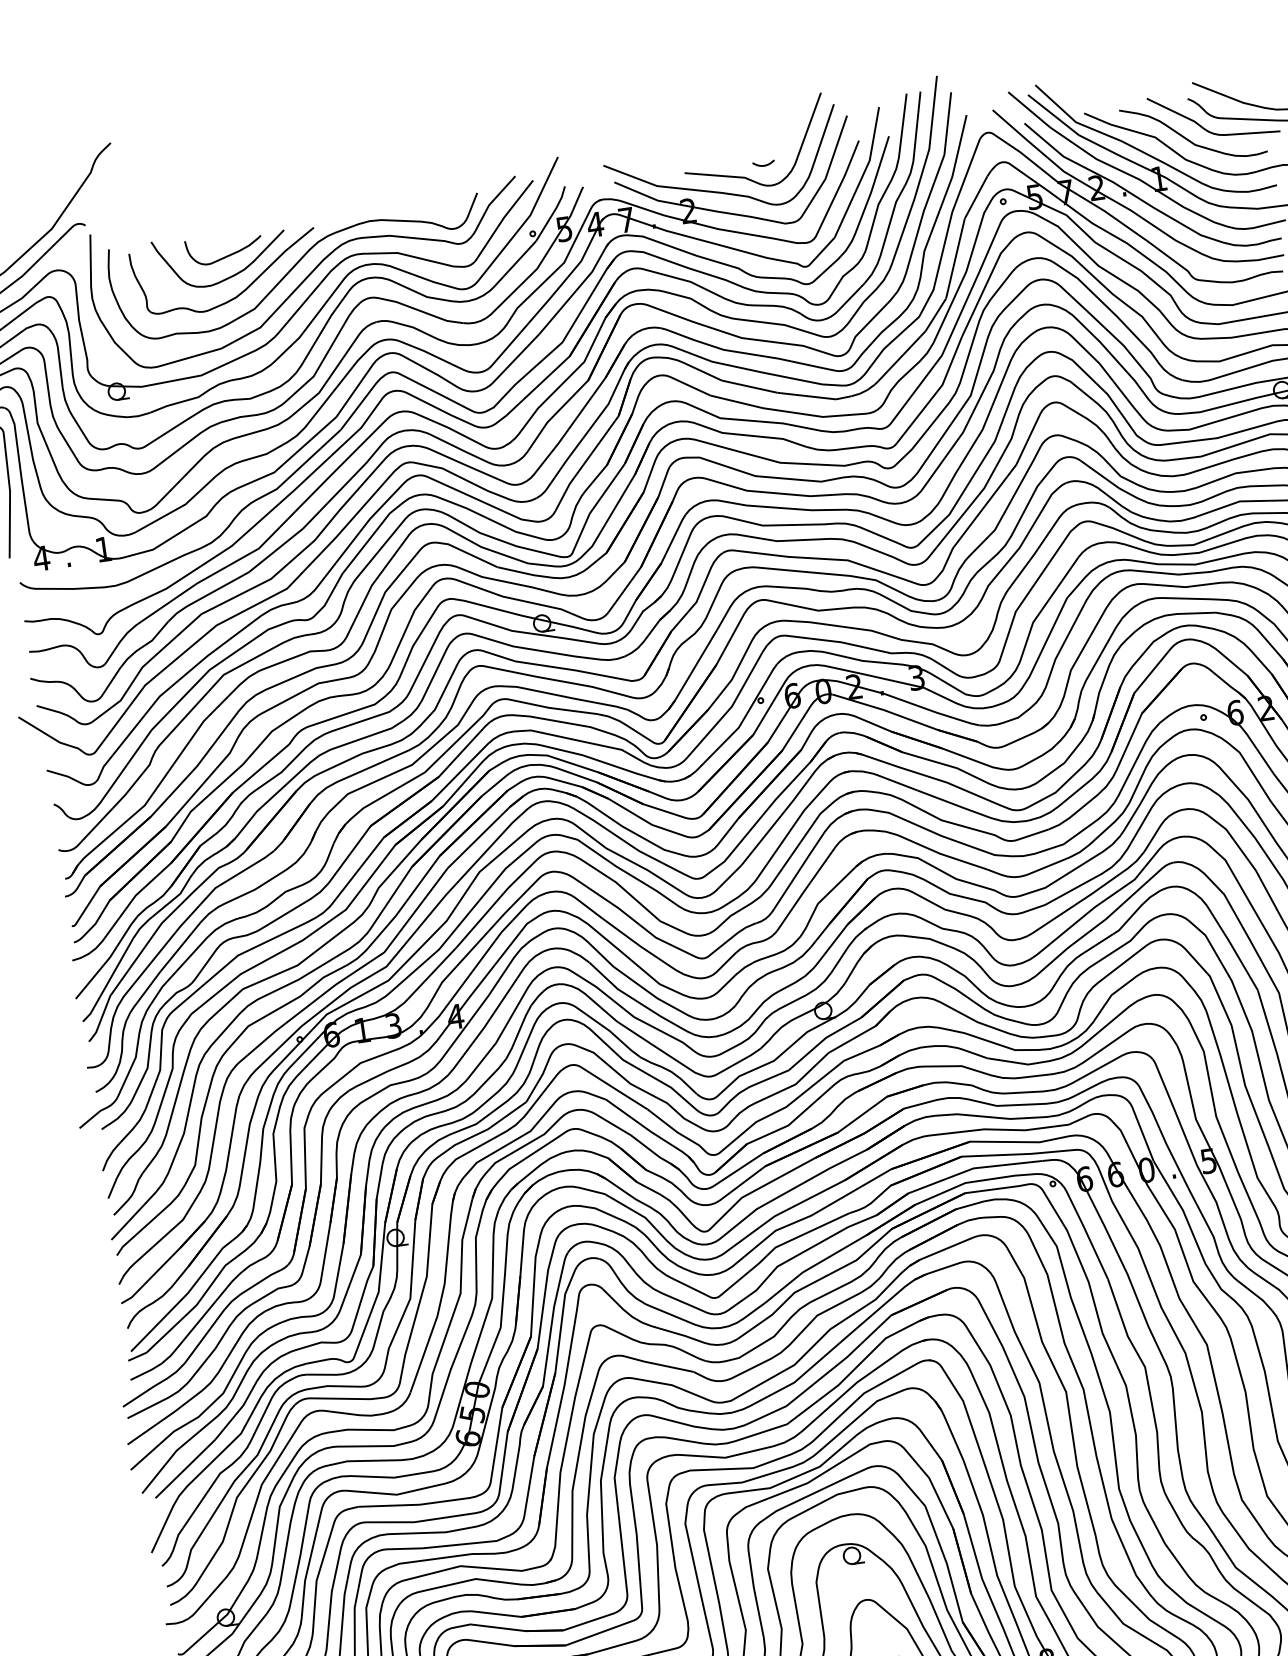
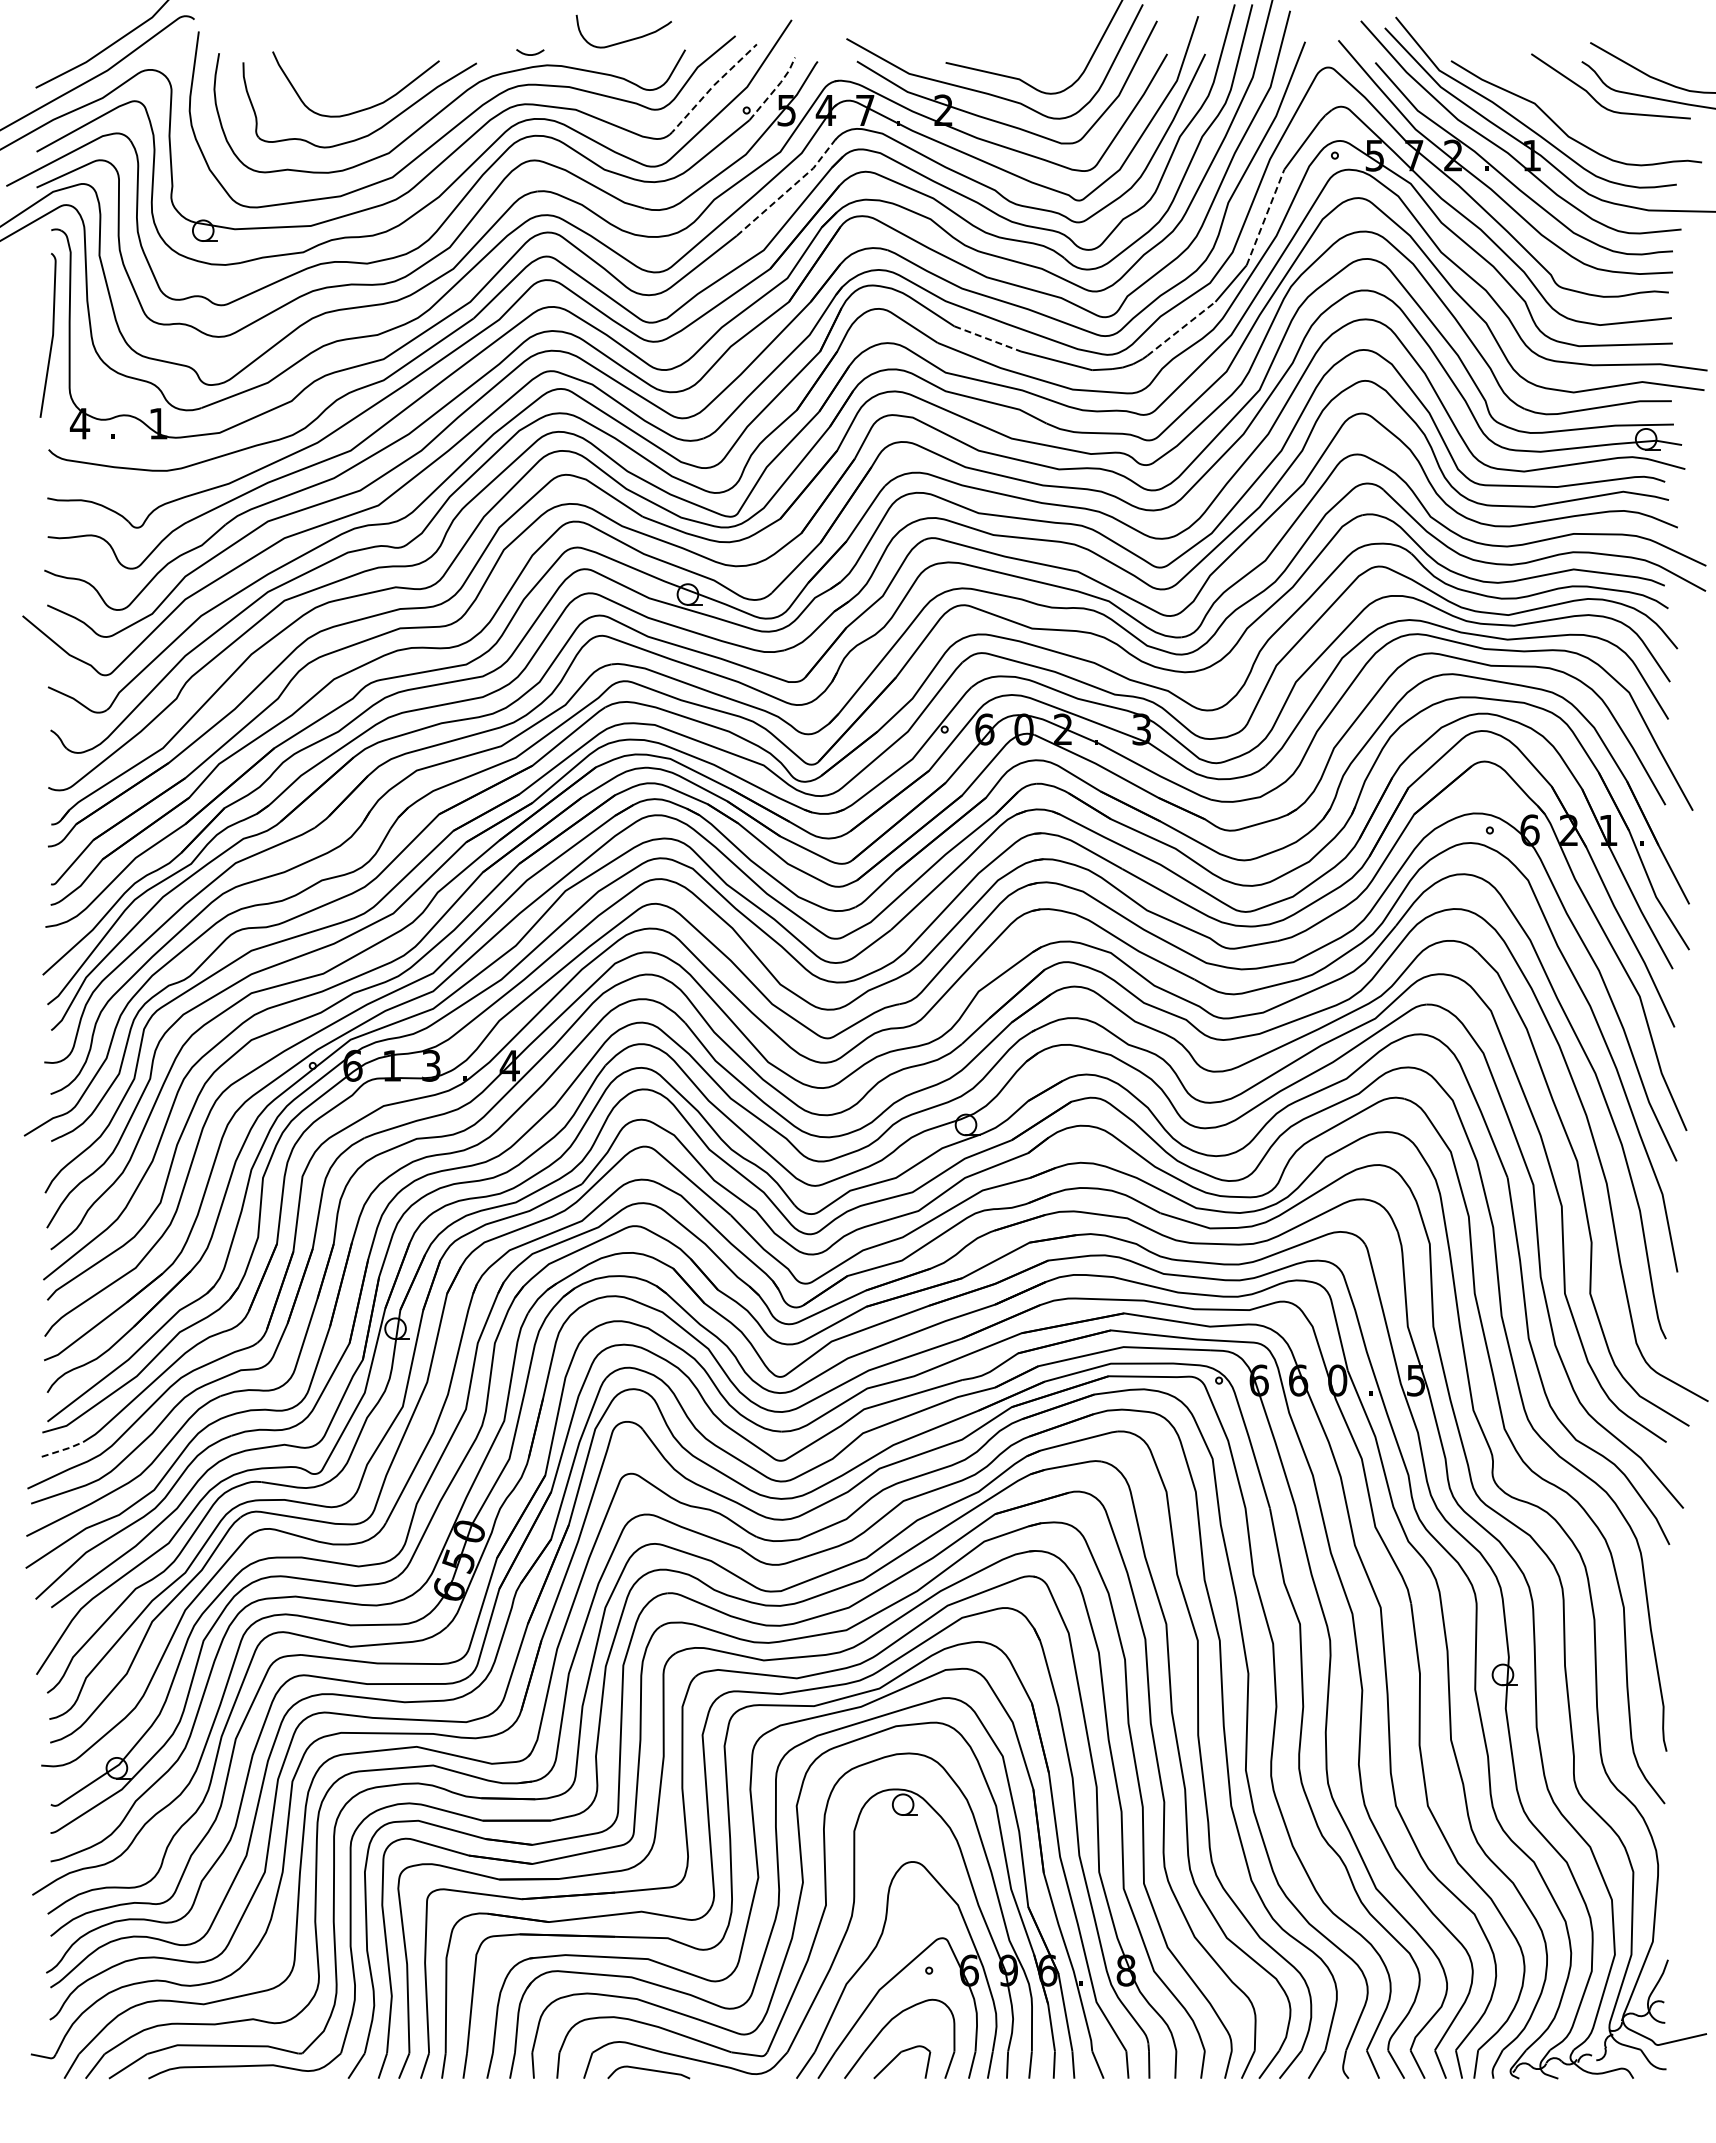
curve: (1189, 139) -> (1576, 112), removed
curve: (764, 165) -> (530, 54), moved
line: (553, 213) -> (775, 88), solid -> dashed
line: (502, 220) -> (711, 88), solid -> dashed
curve: (225, 256) -> (624, 40), moved
line: (955, 258) -> (1265, 217), solid -> dashed
line: (577, 289) -> (791, 187), solid -> dashed
line: (901, 356) -> (1181, 328), solid -> dashed
line: (749, 386) -> (987, 338), solid -> dashed
line: (146, 1371) -> (63, 1449), solid -> dashed

